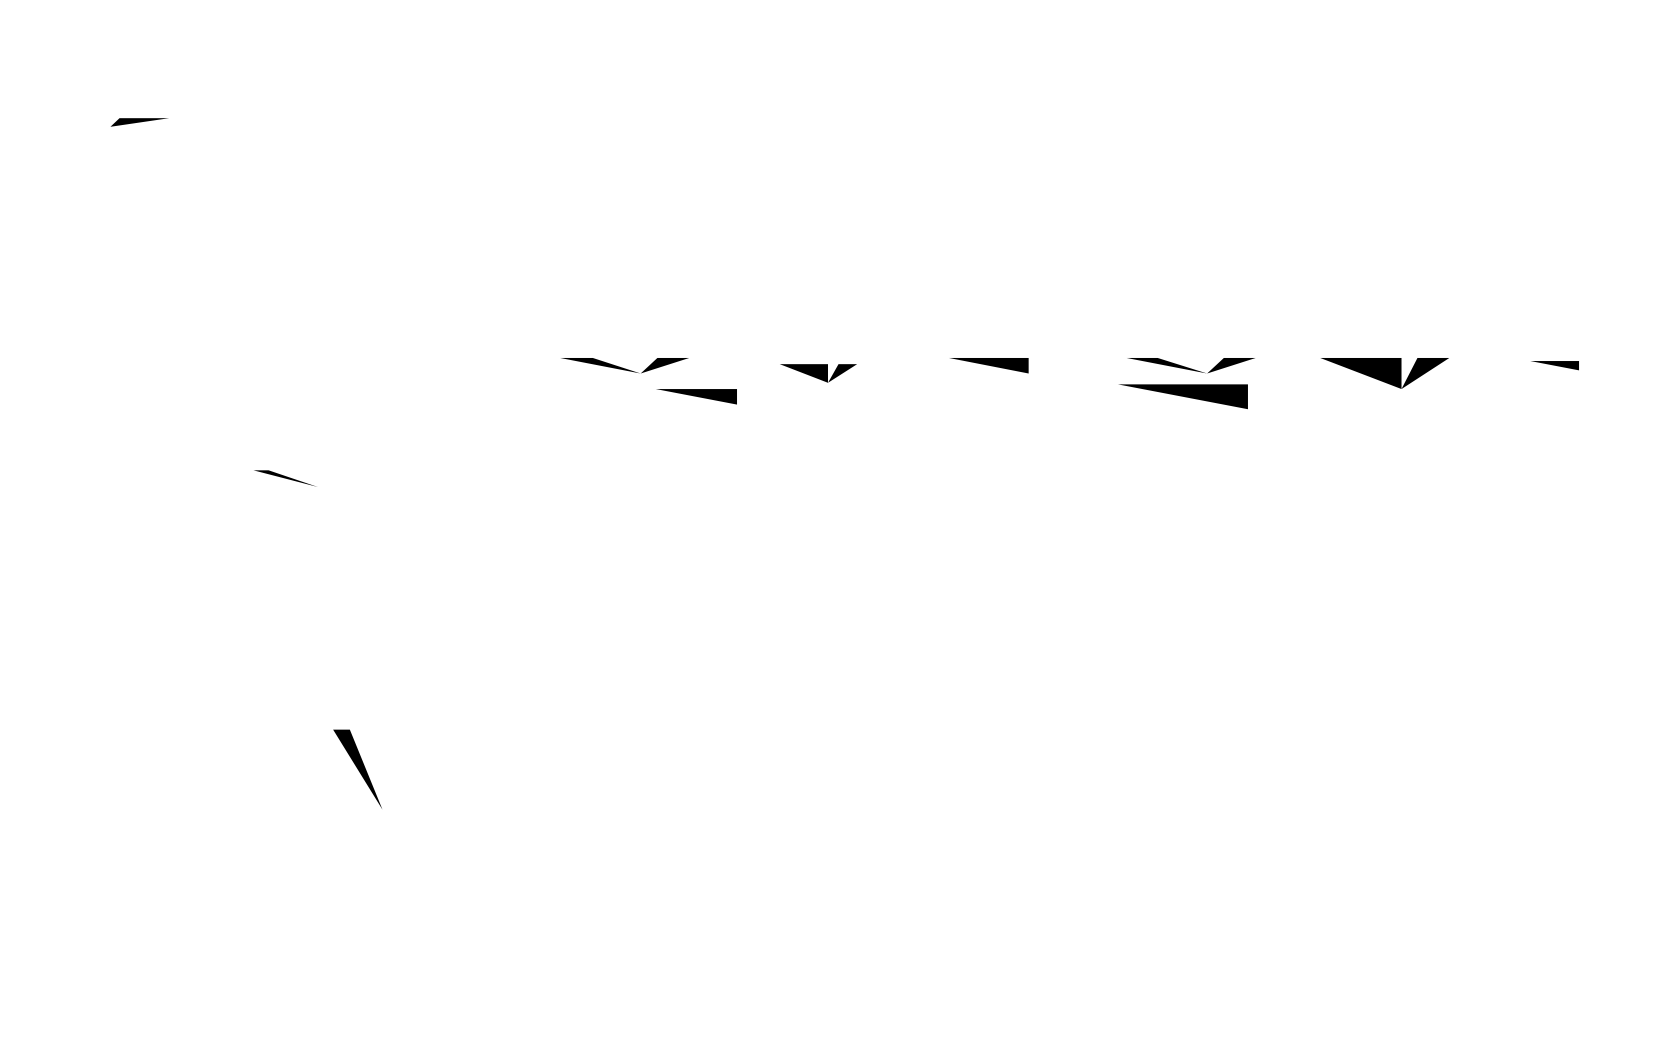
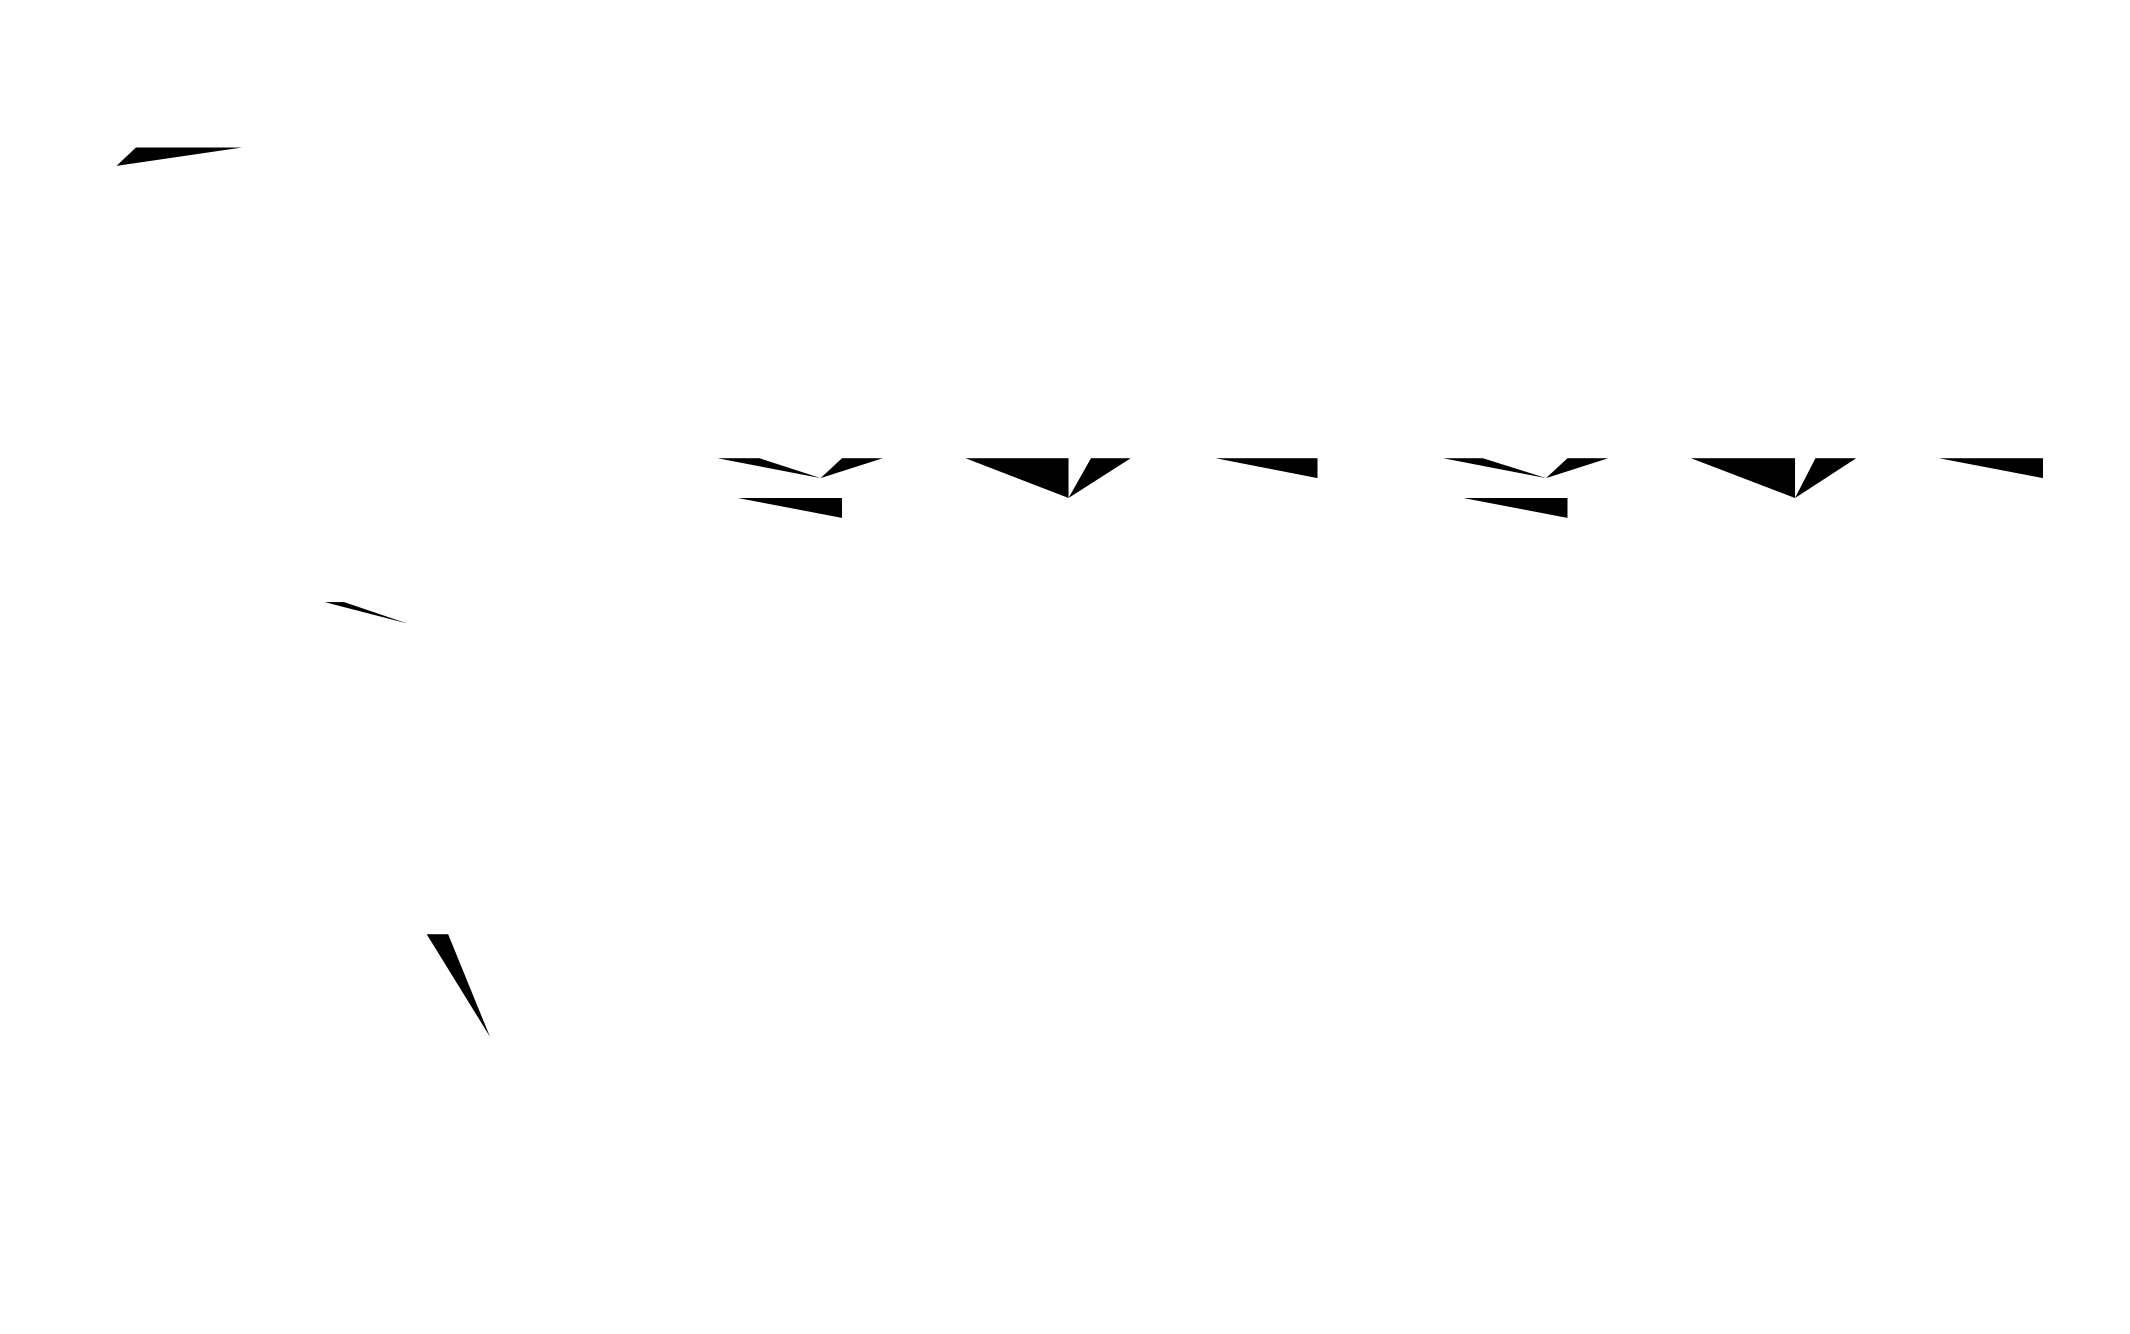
part: (139, 122) -> (178, 156), size x1.67
part: (1554, 365) -> (1991, 467), size x1.67
part: (818, 373) -> (1048, 477), size x1.67
part: (696, 396) -> (790, 507), moved
part: (1183, 396) -> (1515, 507), size x0.62

